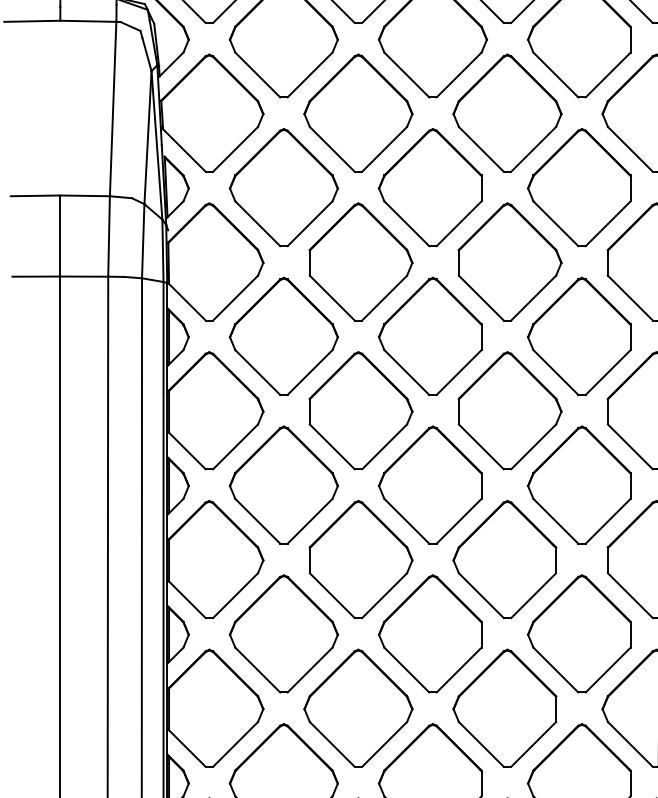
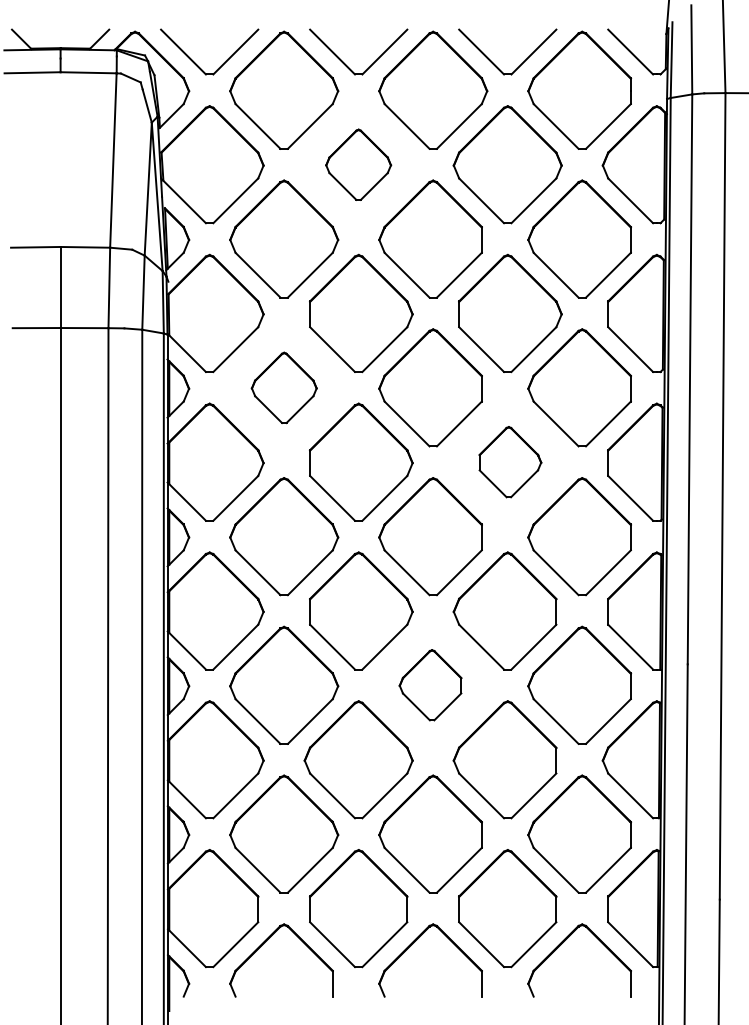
part: (358, 113) -> (358, 164), size x0.6
part: (284, 336) -> (284, 387), size x0.6
part: (510, 410) -> (510, 461), size x0.6
part: (430, 633) -> (430, 684), size x0.6

